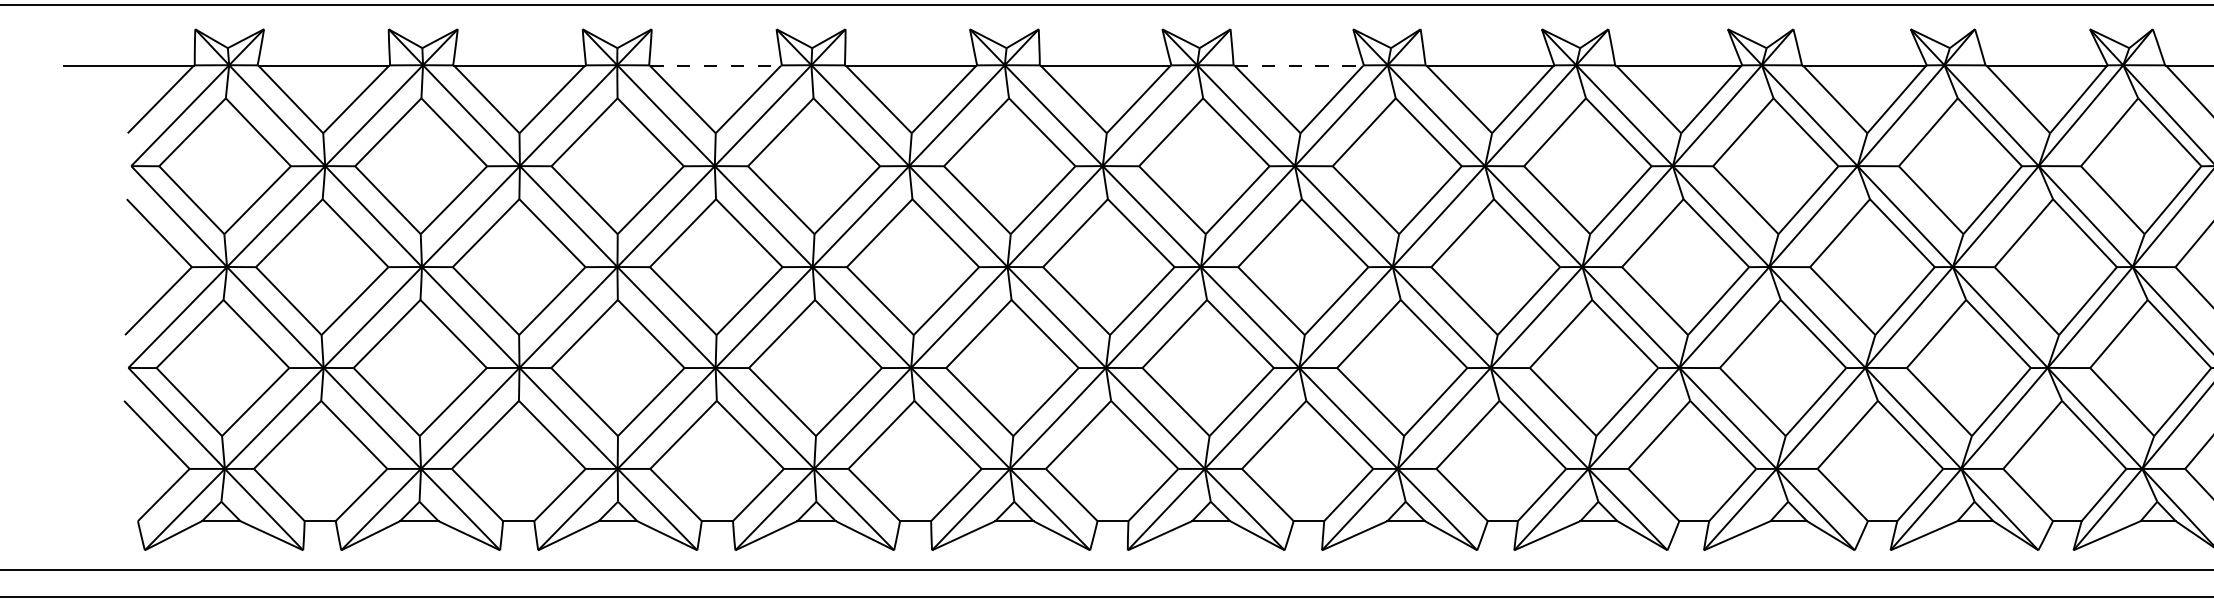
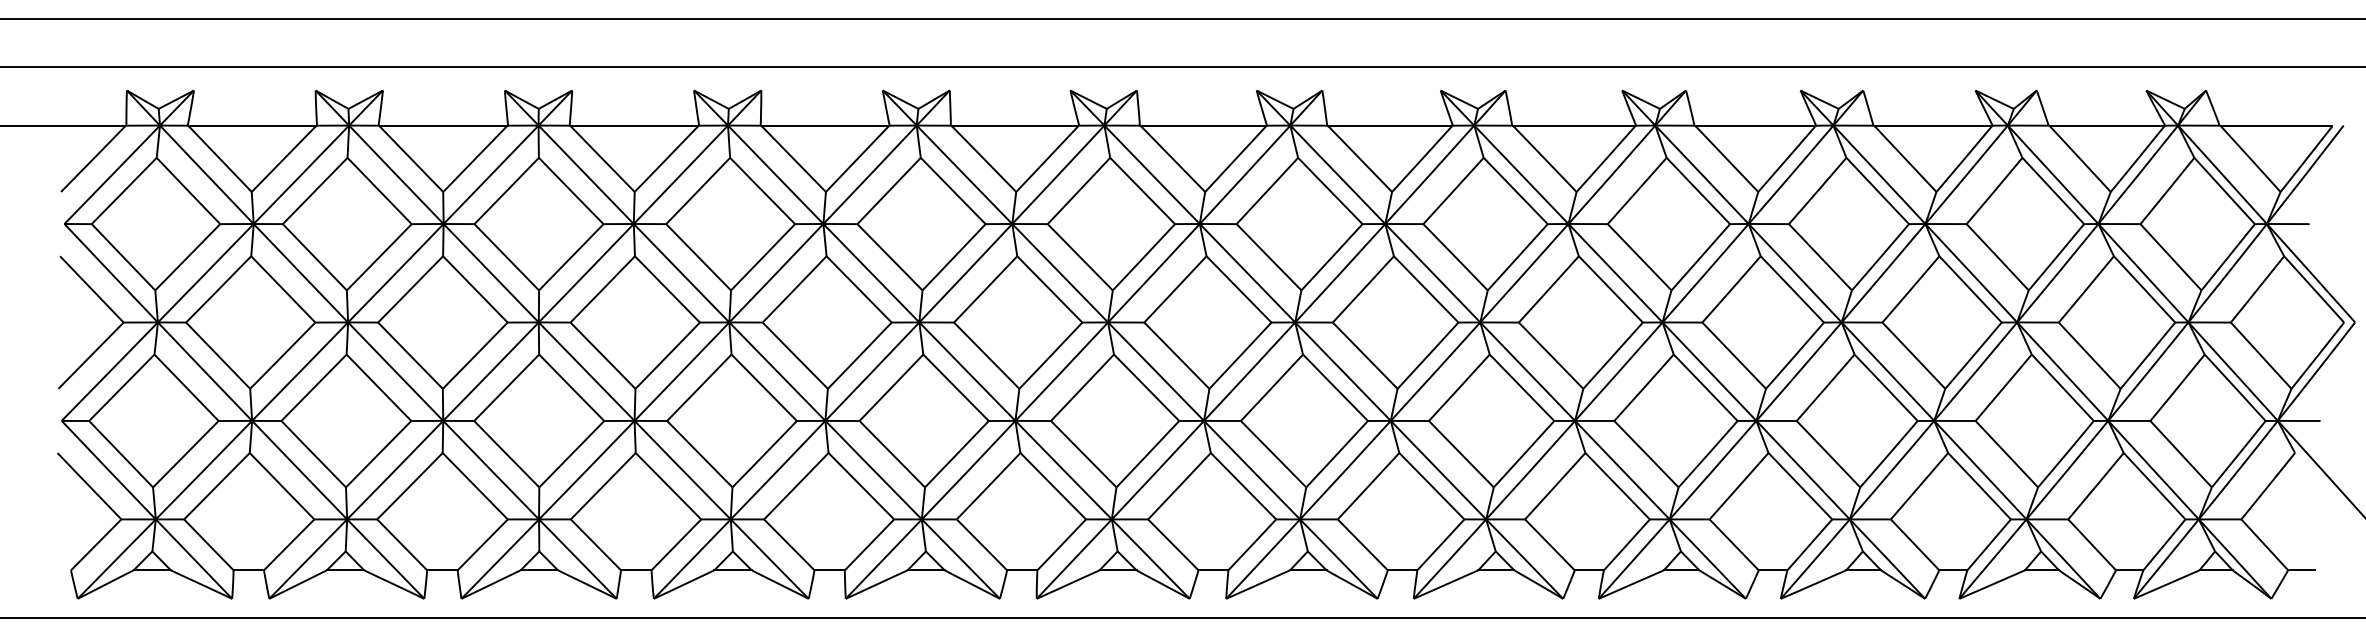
line: (715, 66) -> (634, 126), dashed -> solid
line: (1298, 66) -> (1203, 126), dashed -> solid

